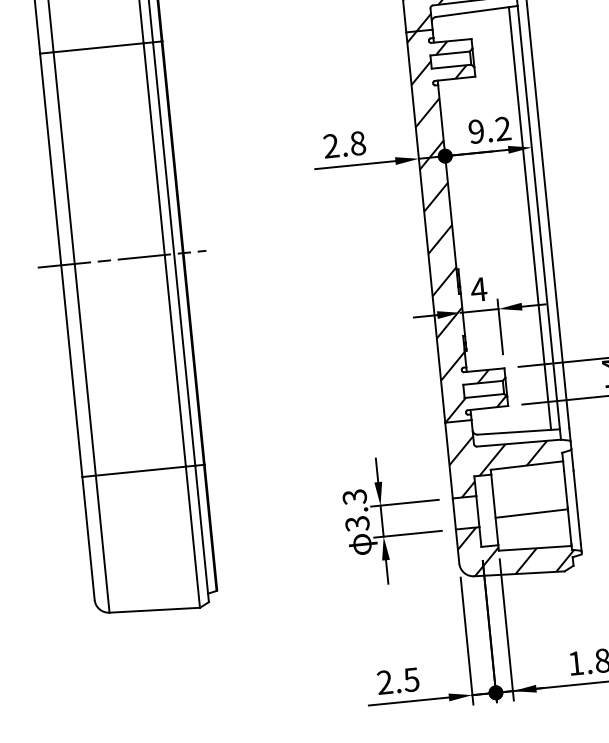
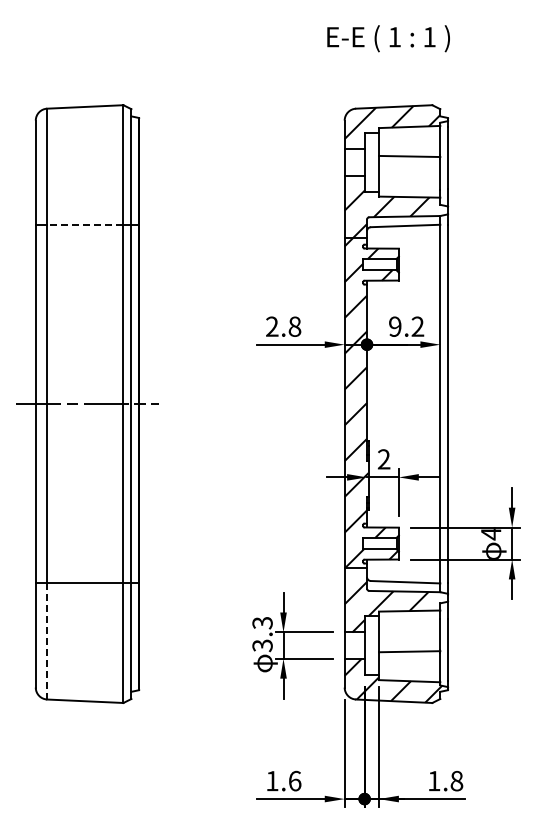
line: (97, 47) -> (84, 224), solid -> dashed
line: (529, 219) -> (432, 404), removed
text: (478, 289) -> (383, 459), 4 -> 2
line: (103, 544) -> (47, 641), solid -> dashed
text: (398, 680) -> (283, 780), 2.5 -> 1.6

